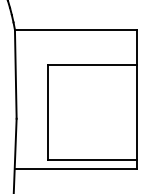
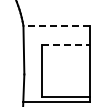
line: (75, 29) -> (56, 25), solid -> dashed
line: (93, 65) -> (66, 45), solid -> dashed

